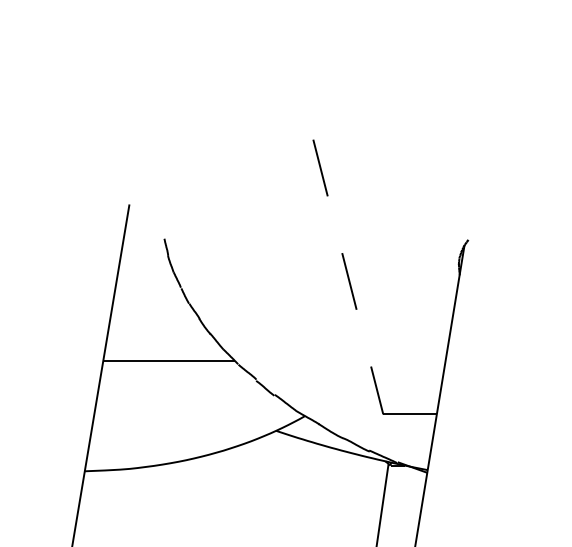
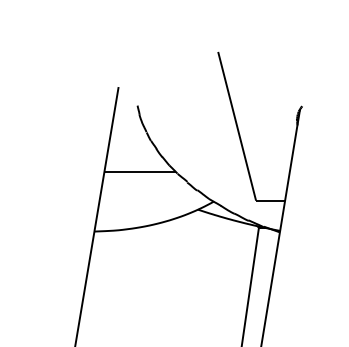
line: (348, 277) -> (237, 126), dashed -> solid

